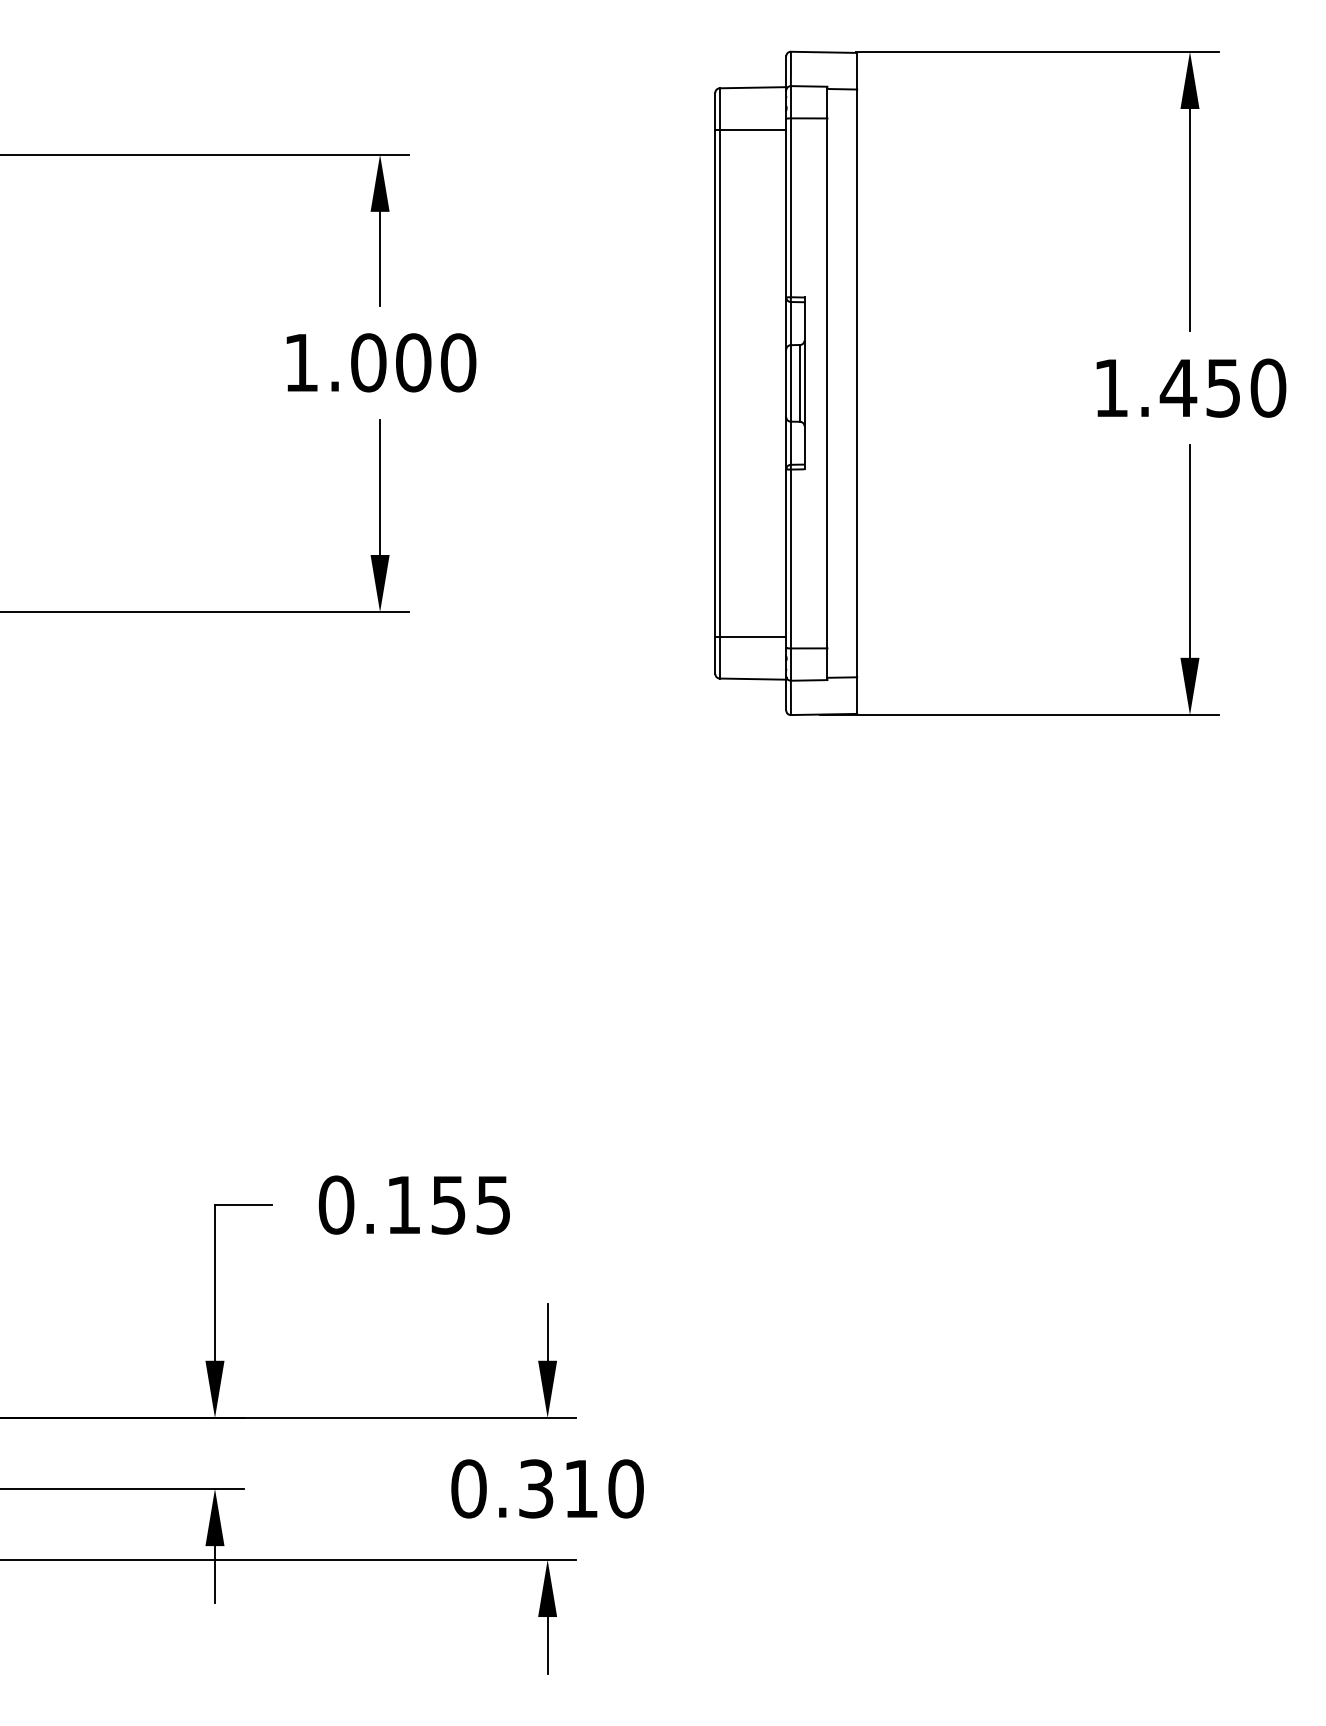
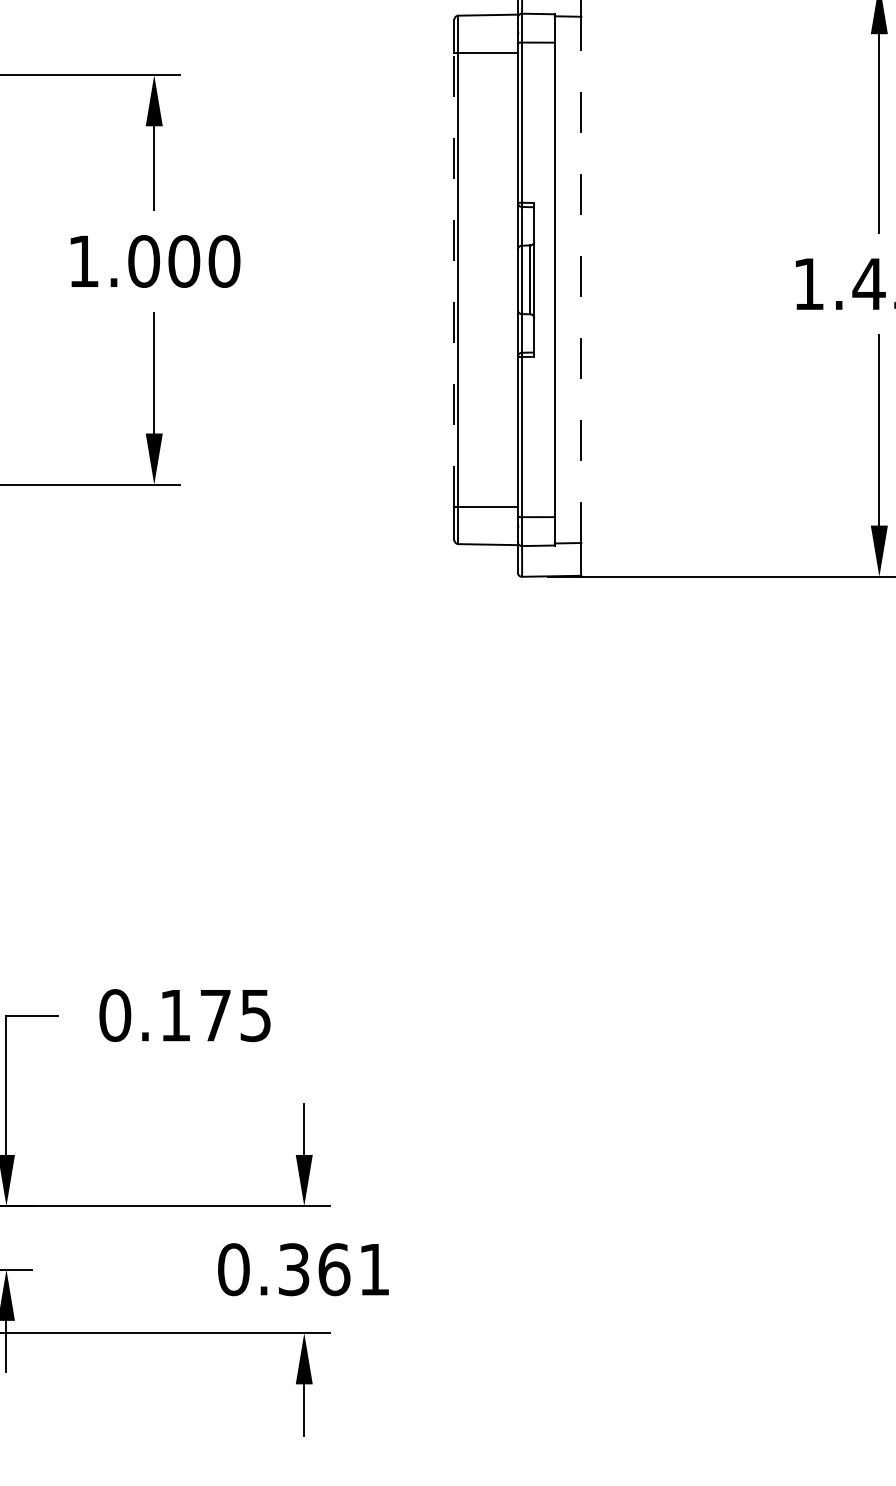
line: (715, 382) -> (454, 279), solid -> dashed
line: (857, 383) -> (581, 279), solid -> dashed
text: (448, 1205) -> (215, 1015), 0.155 -> 0.175
text: (603, 1488) -> (354, 1269), 0.310 -> 0.361

